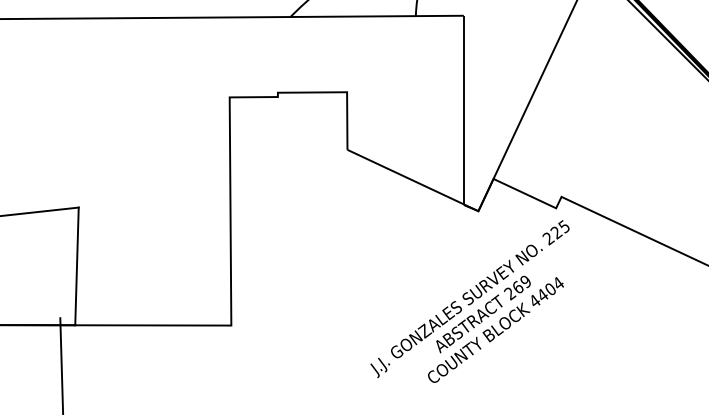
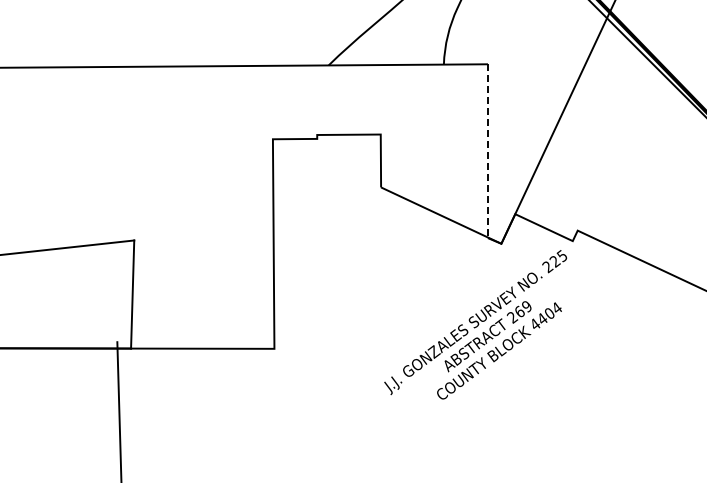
line: (464, 110) -> (488, 151), solid -> dashed
text: (469, 301) -> (475, 324), moved

